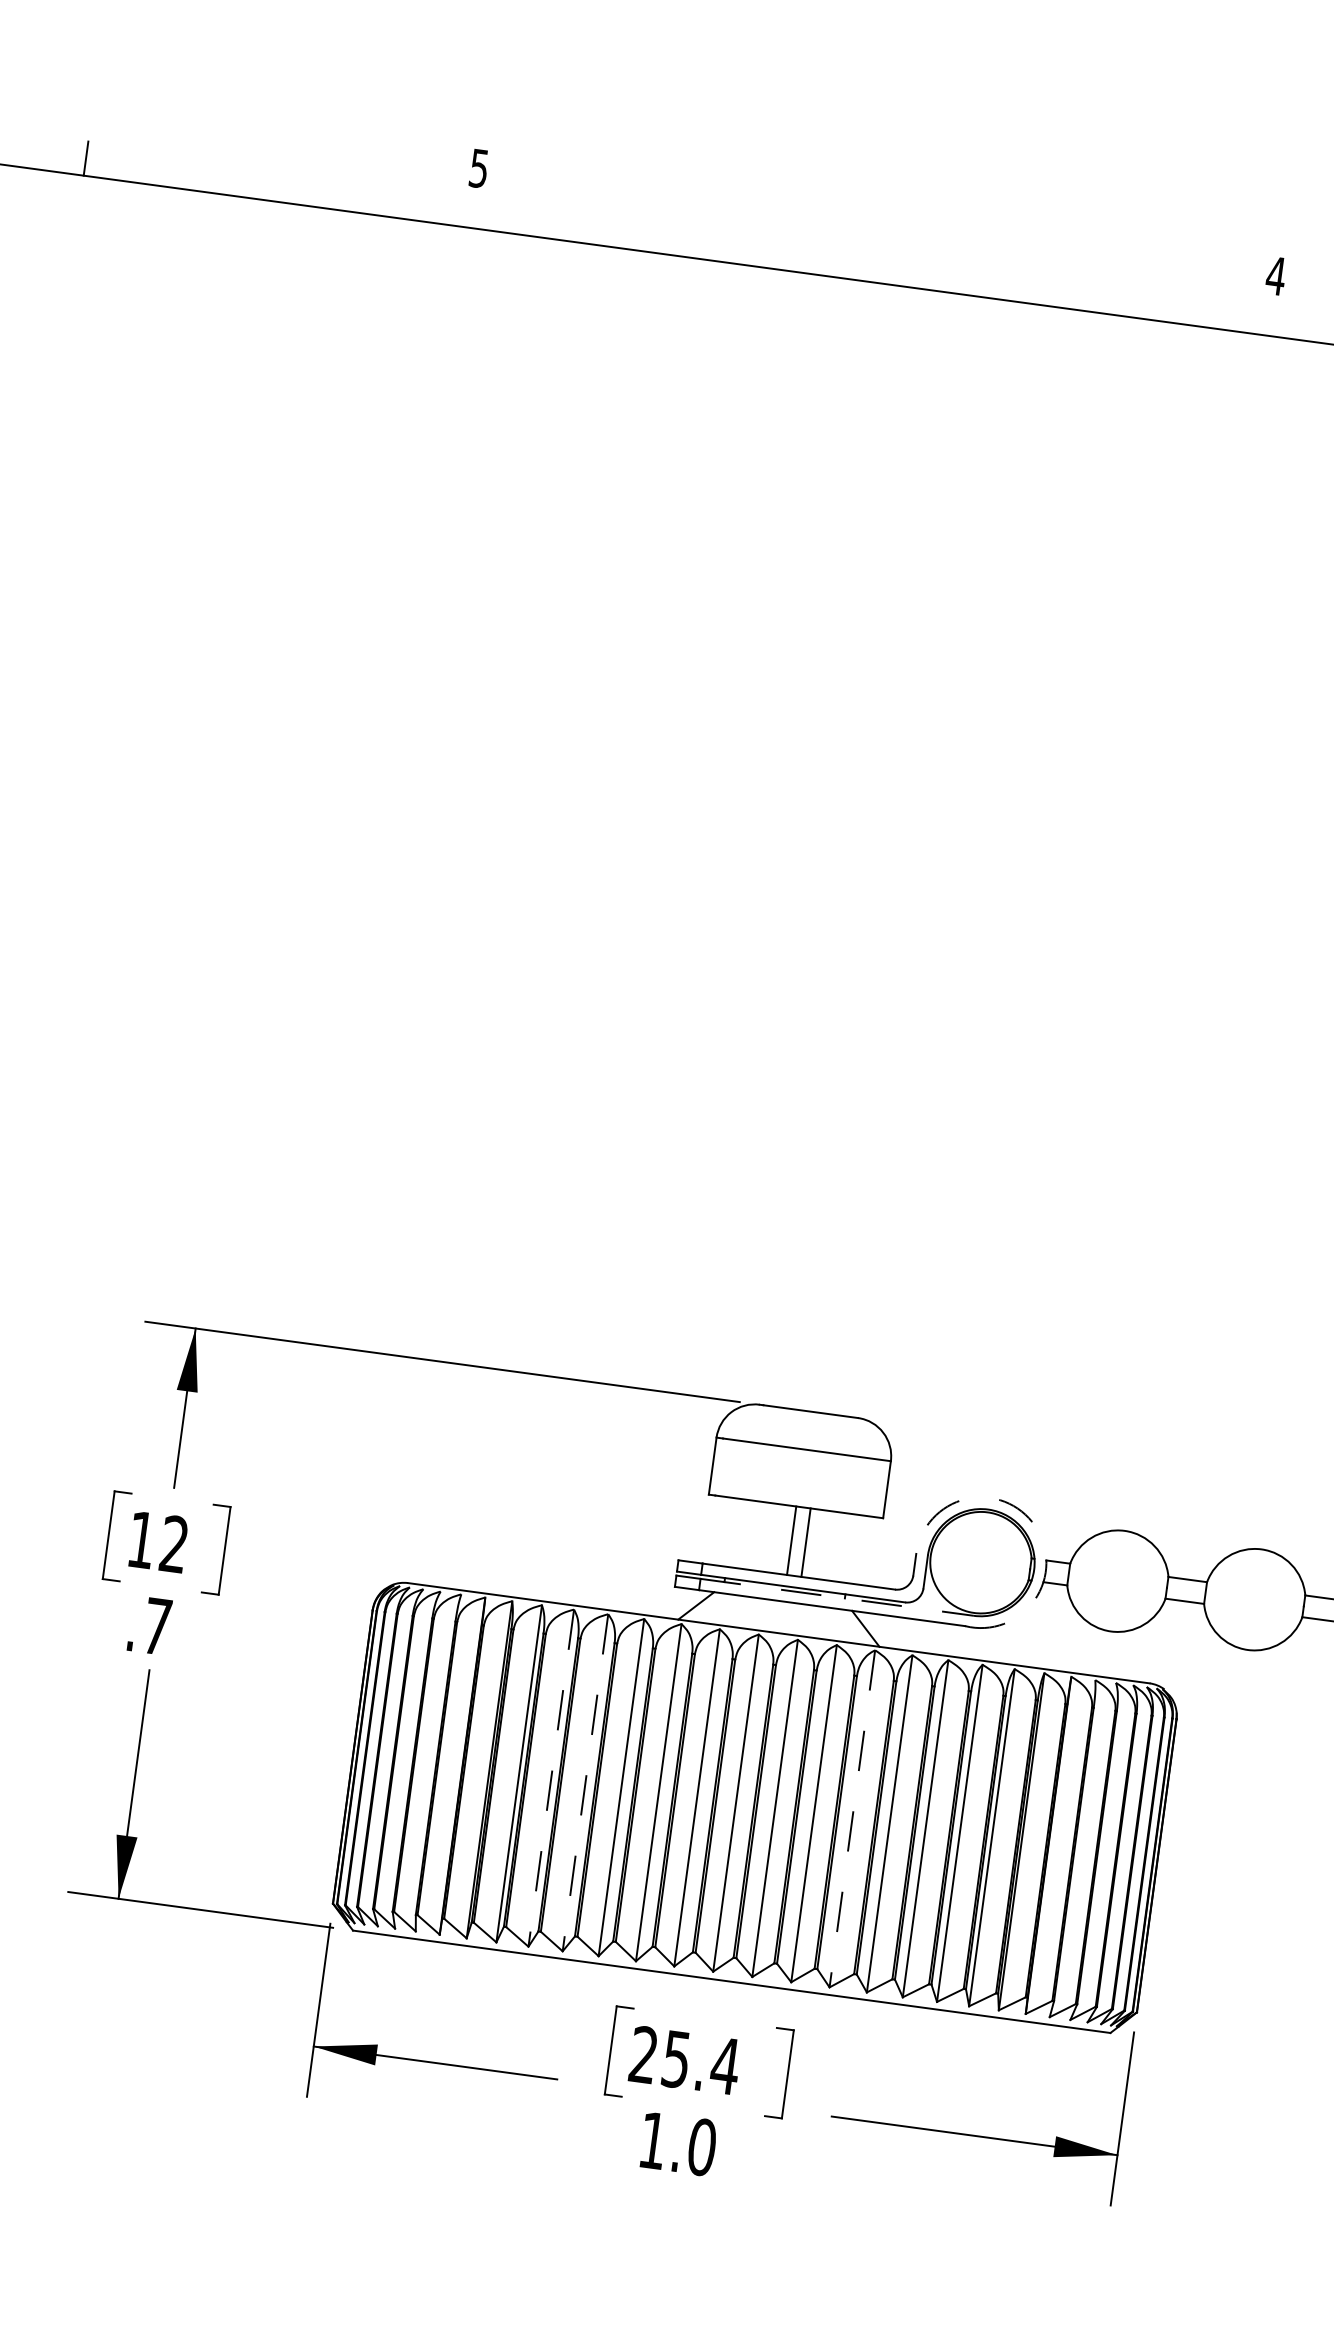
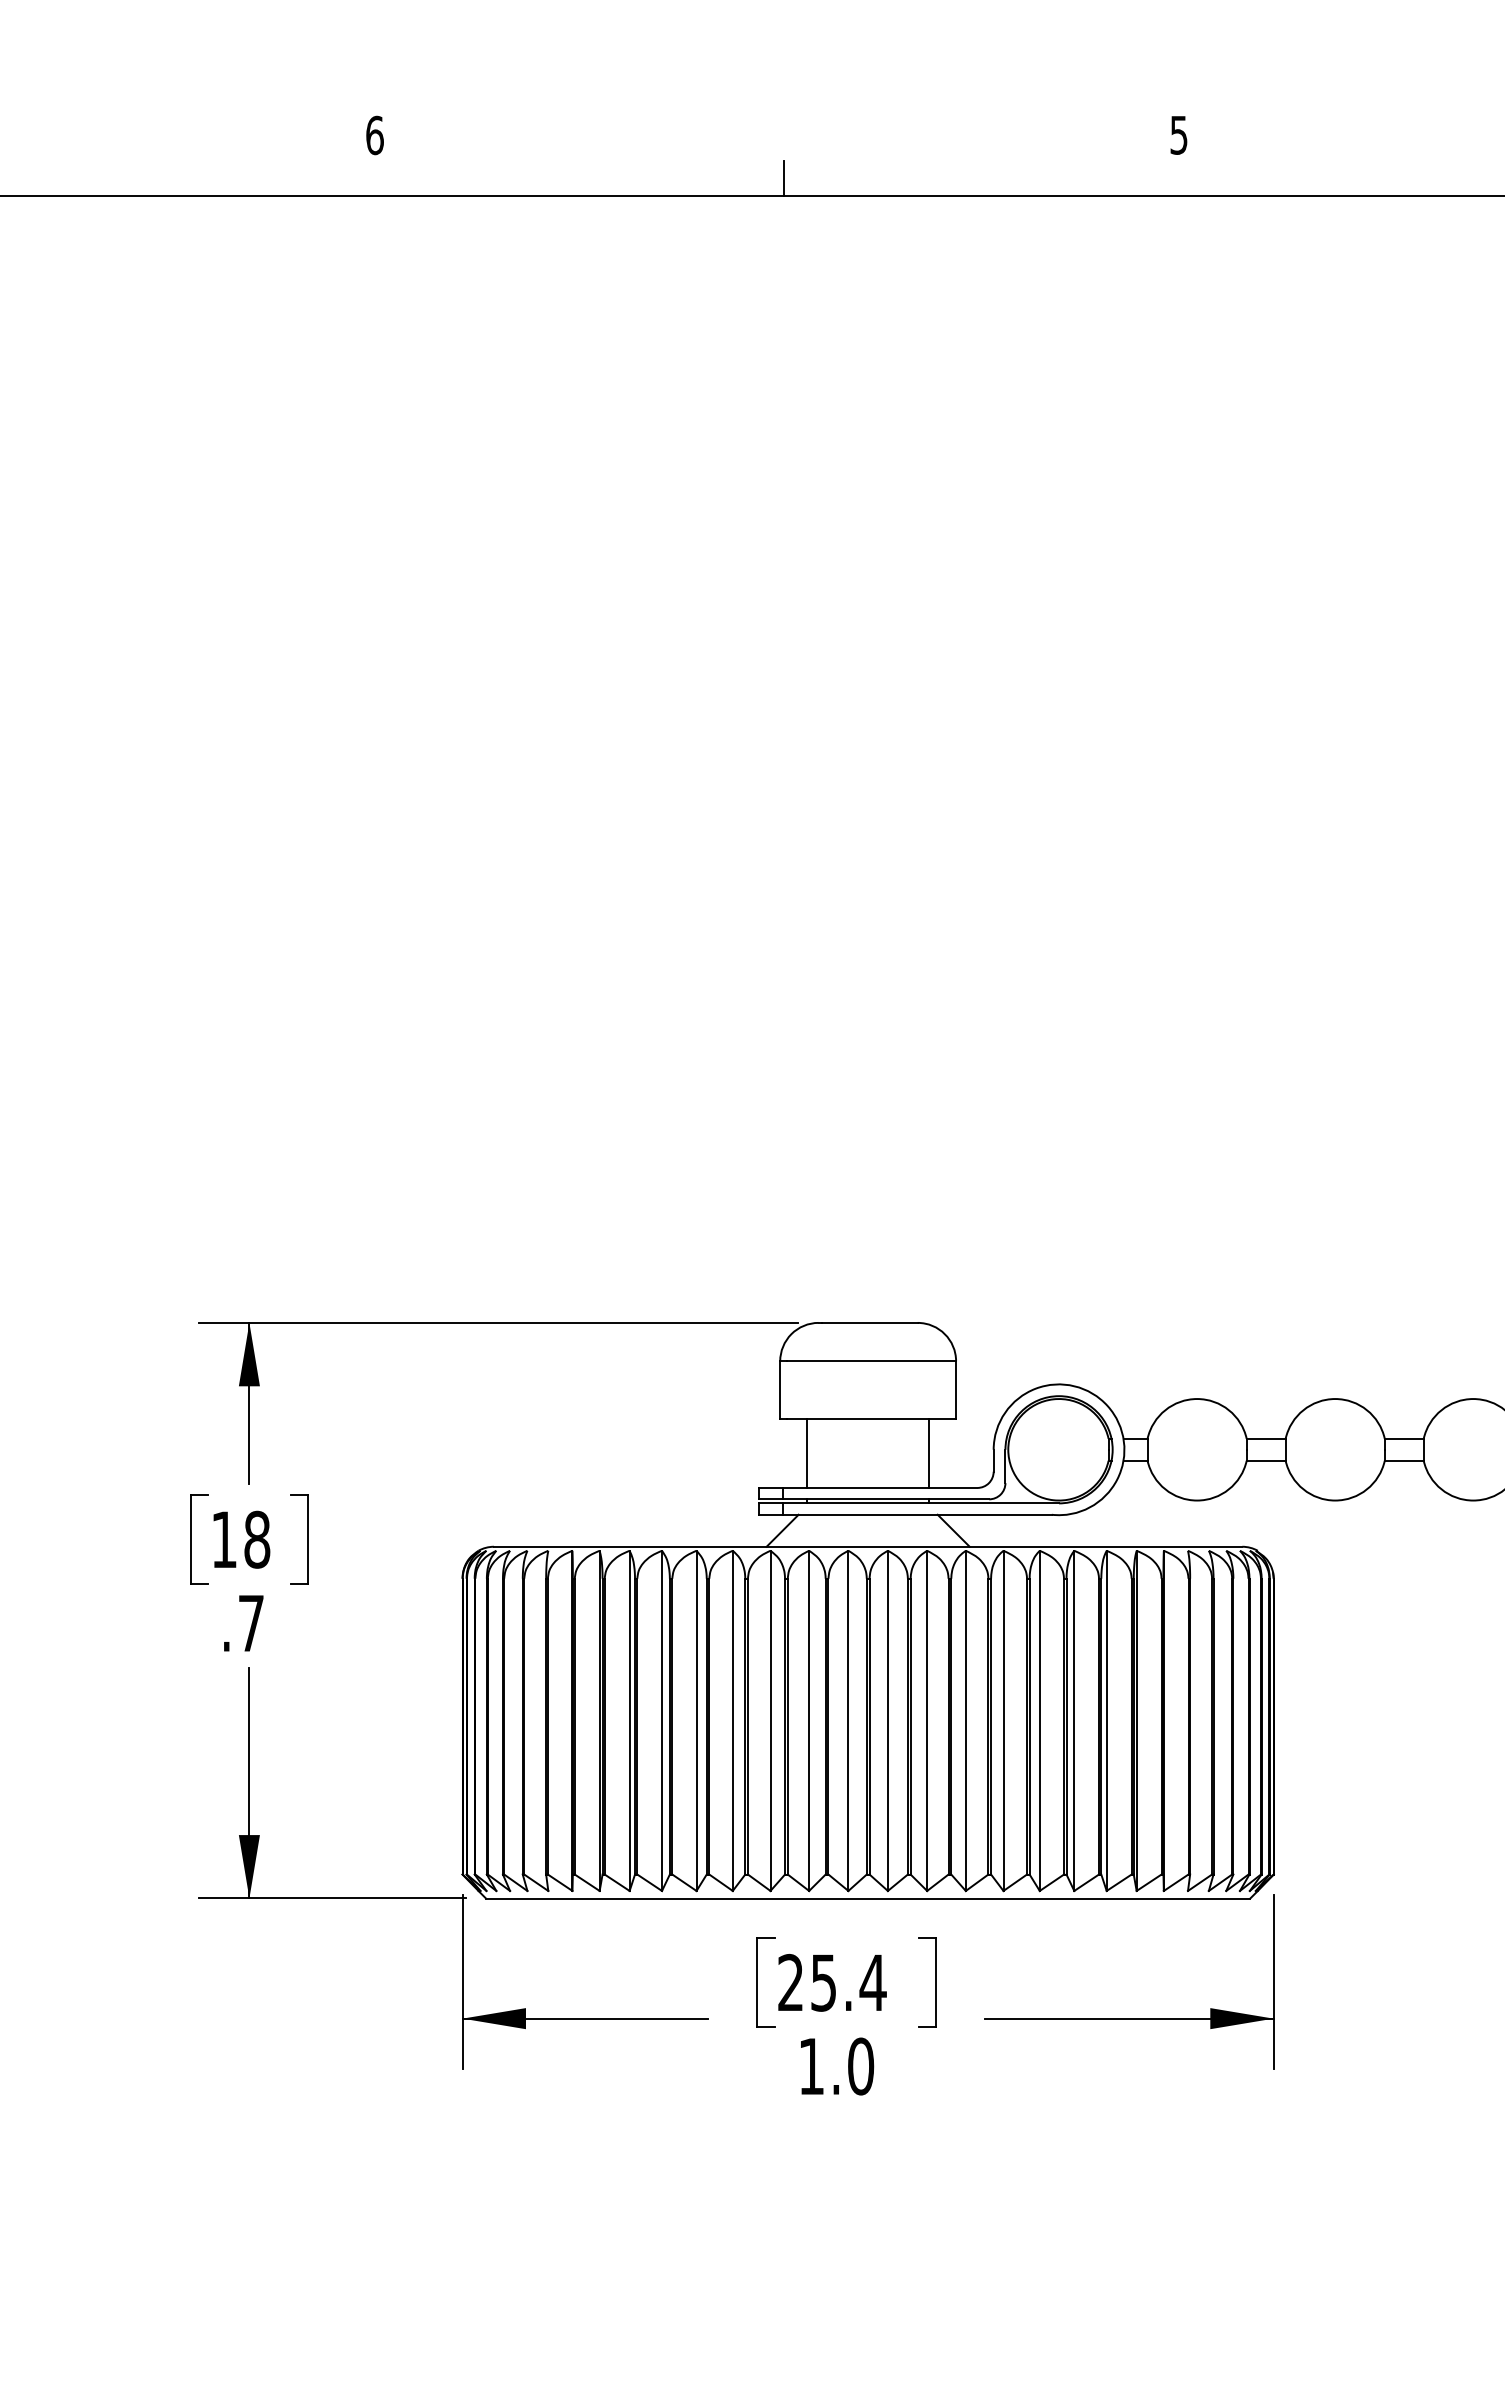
text: (478, 168) -> (374, 135), 5 -> 6
line: (878, 265) -> (783, 178), added
text: (1275, 276) -> (1178, 135), 4 -> 5
arc: (1034, 1526) -> (1107, 1406), dashed -> solid
line: (791, 1539) -> (807, 1452), moved
line: (805, 1541) -> (928, 1452), moved
text: (174, 1544) -> (257, 1539), 12 -> 18
line: (837, 1597) -> (921, 1503), dashed -> solid
line: (551, 1778) -> (662, 1721), dashed -> solid
line: (585, 1783) -> (696, 1721), dashed -> solid
line: (851, 1819) -> (965, 1721), dashed -> solid

